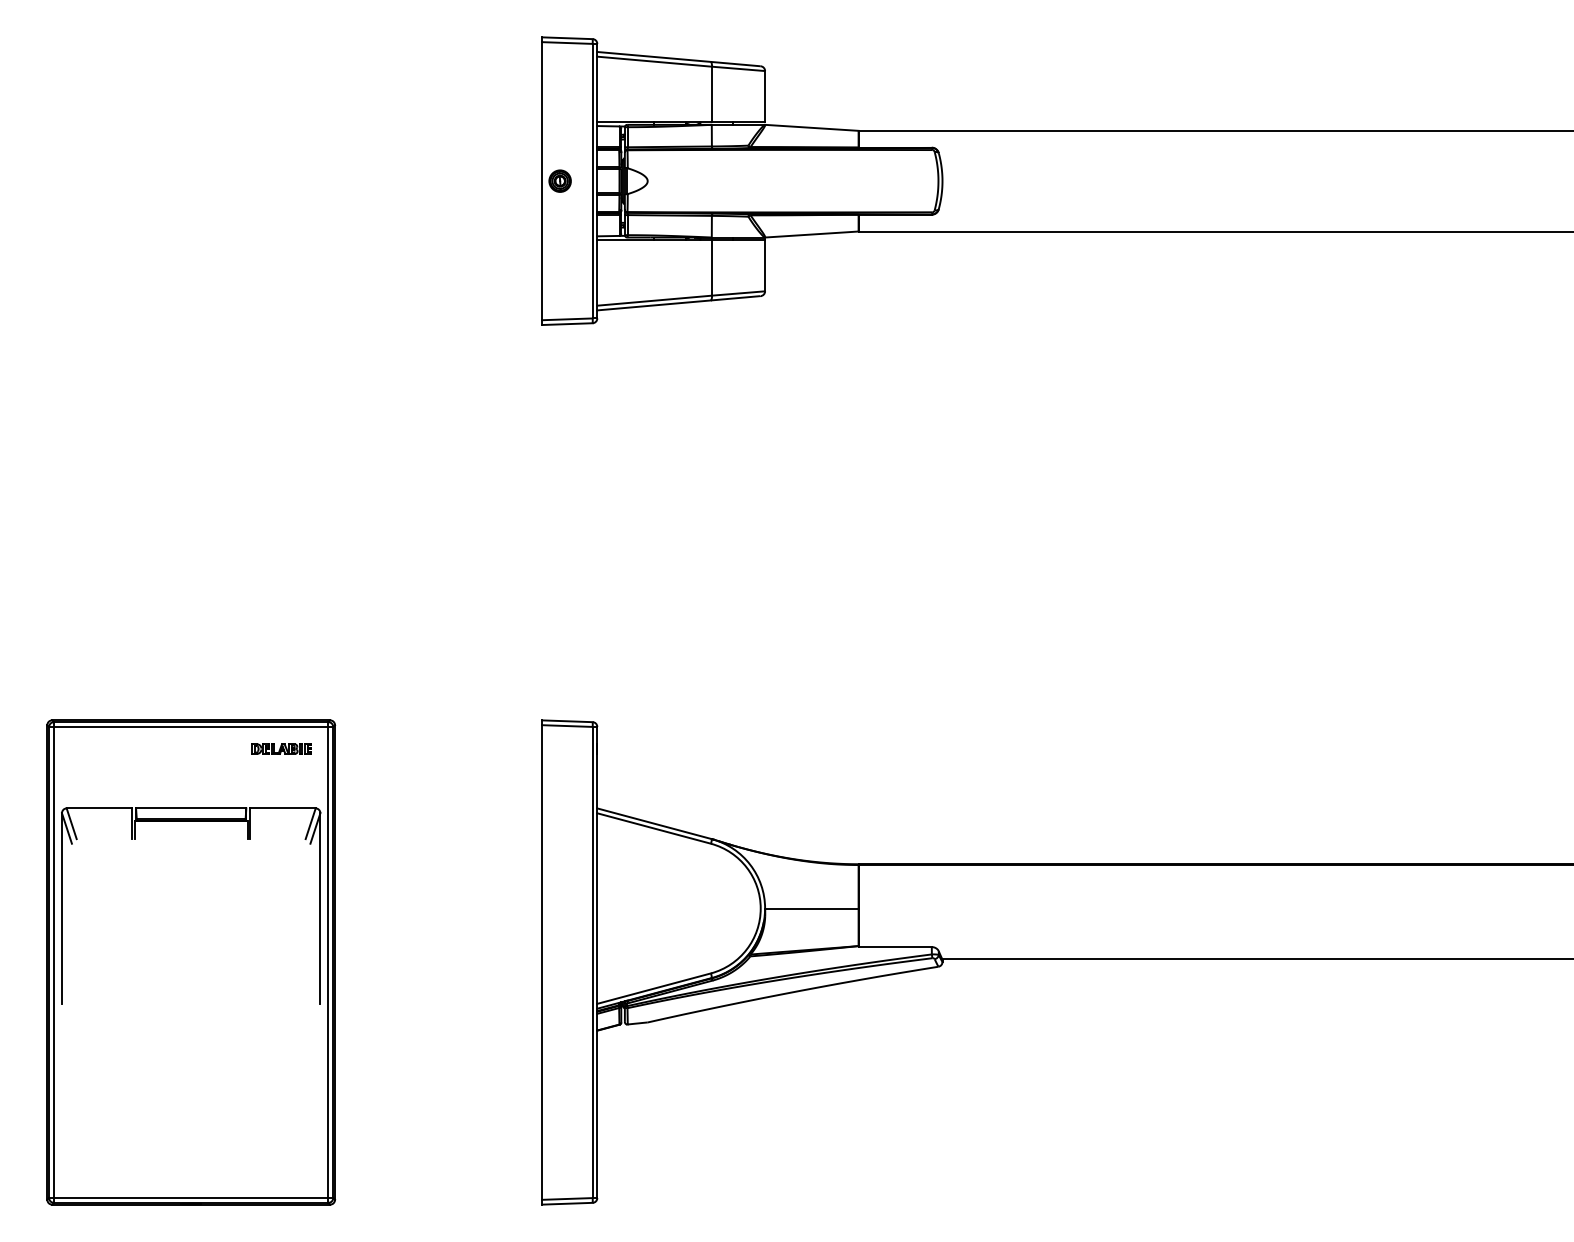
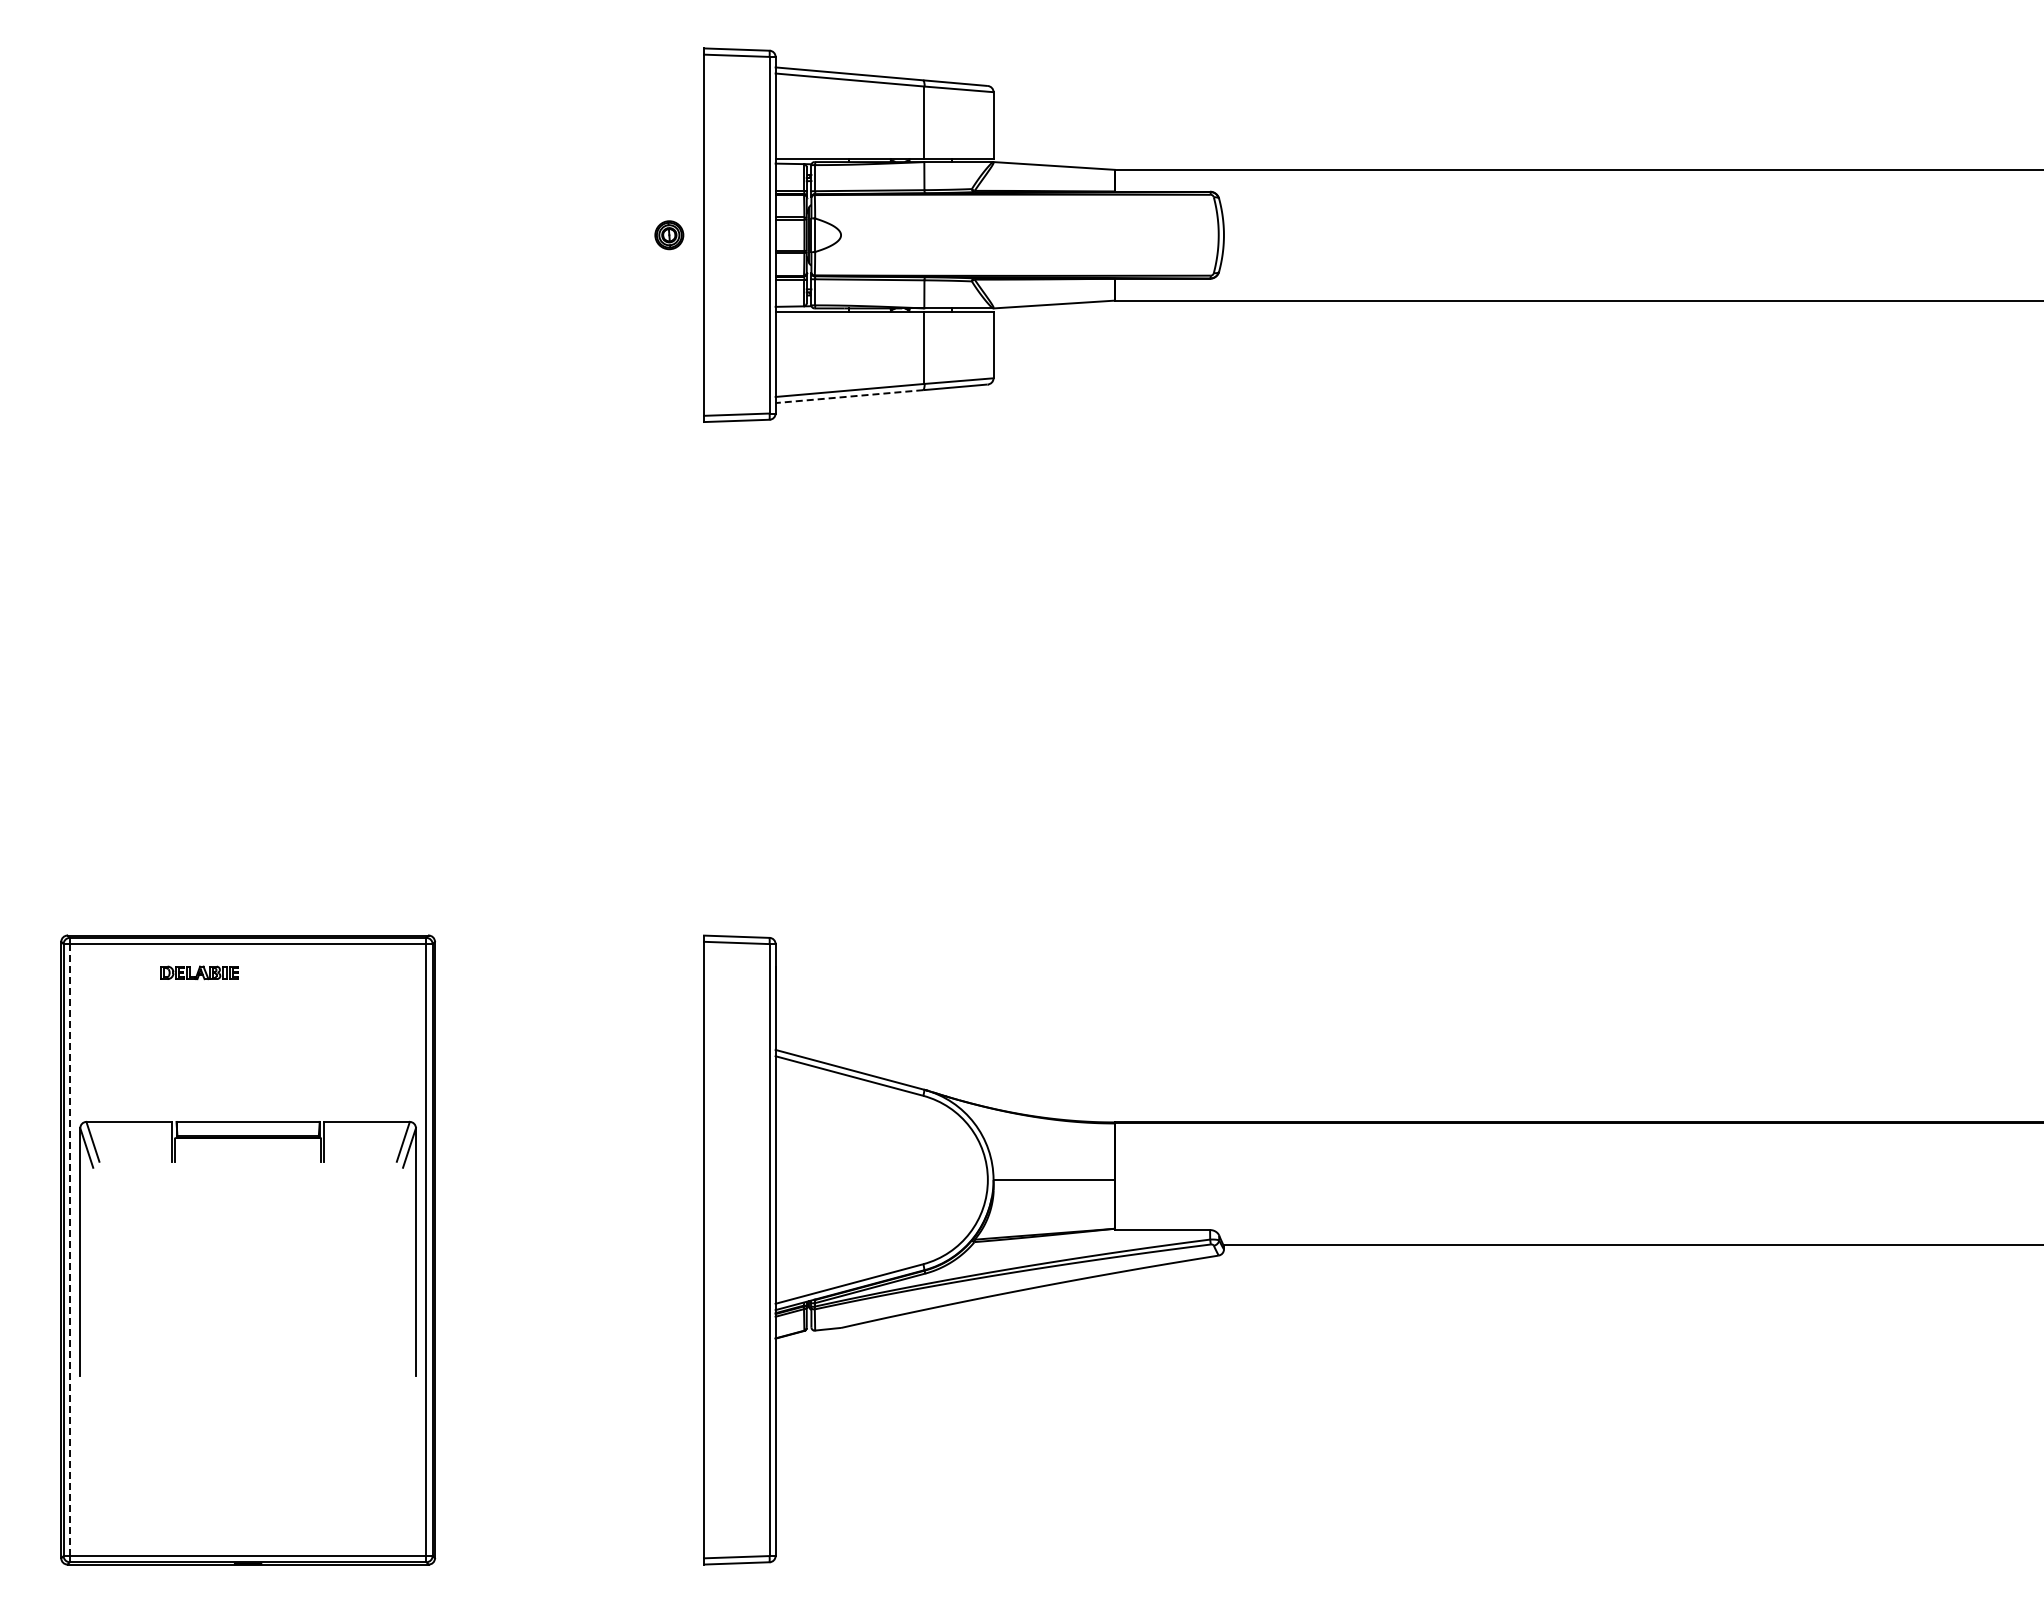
part: (560, 181) -> (669, 235), moved
line: (653, 305) -> (848, 396), solid -> dashed
part: (281, 748) -> (199, 972), moved
part: (190, 821) -> (247, 1138), moved
line: (53, 962) -> (69, 1250), solid -> dashed

